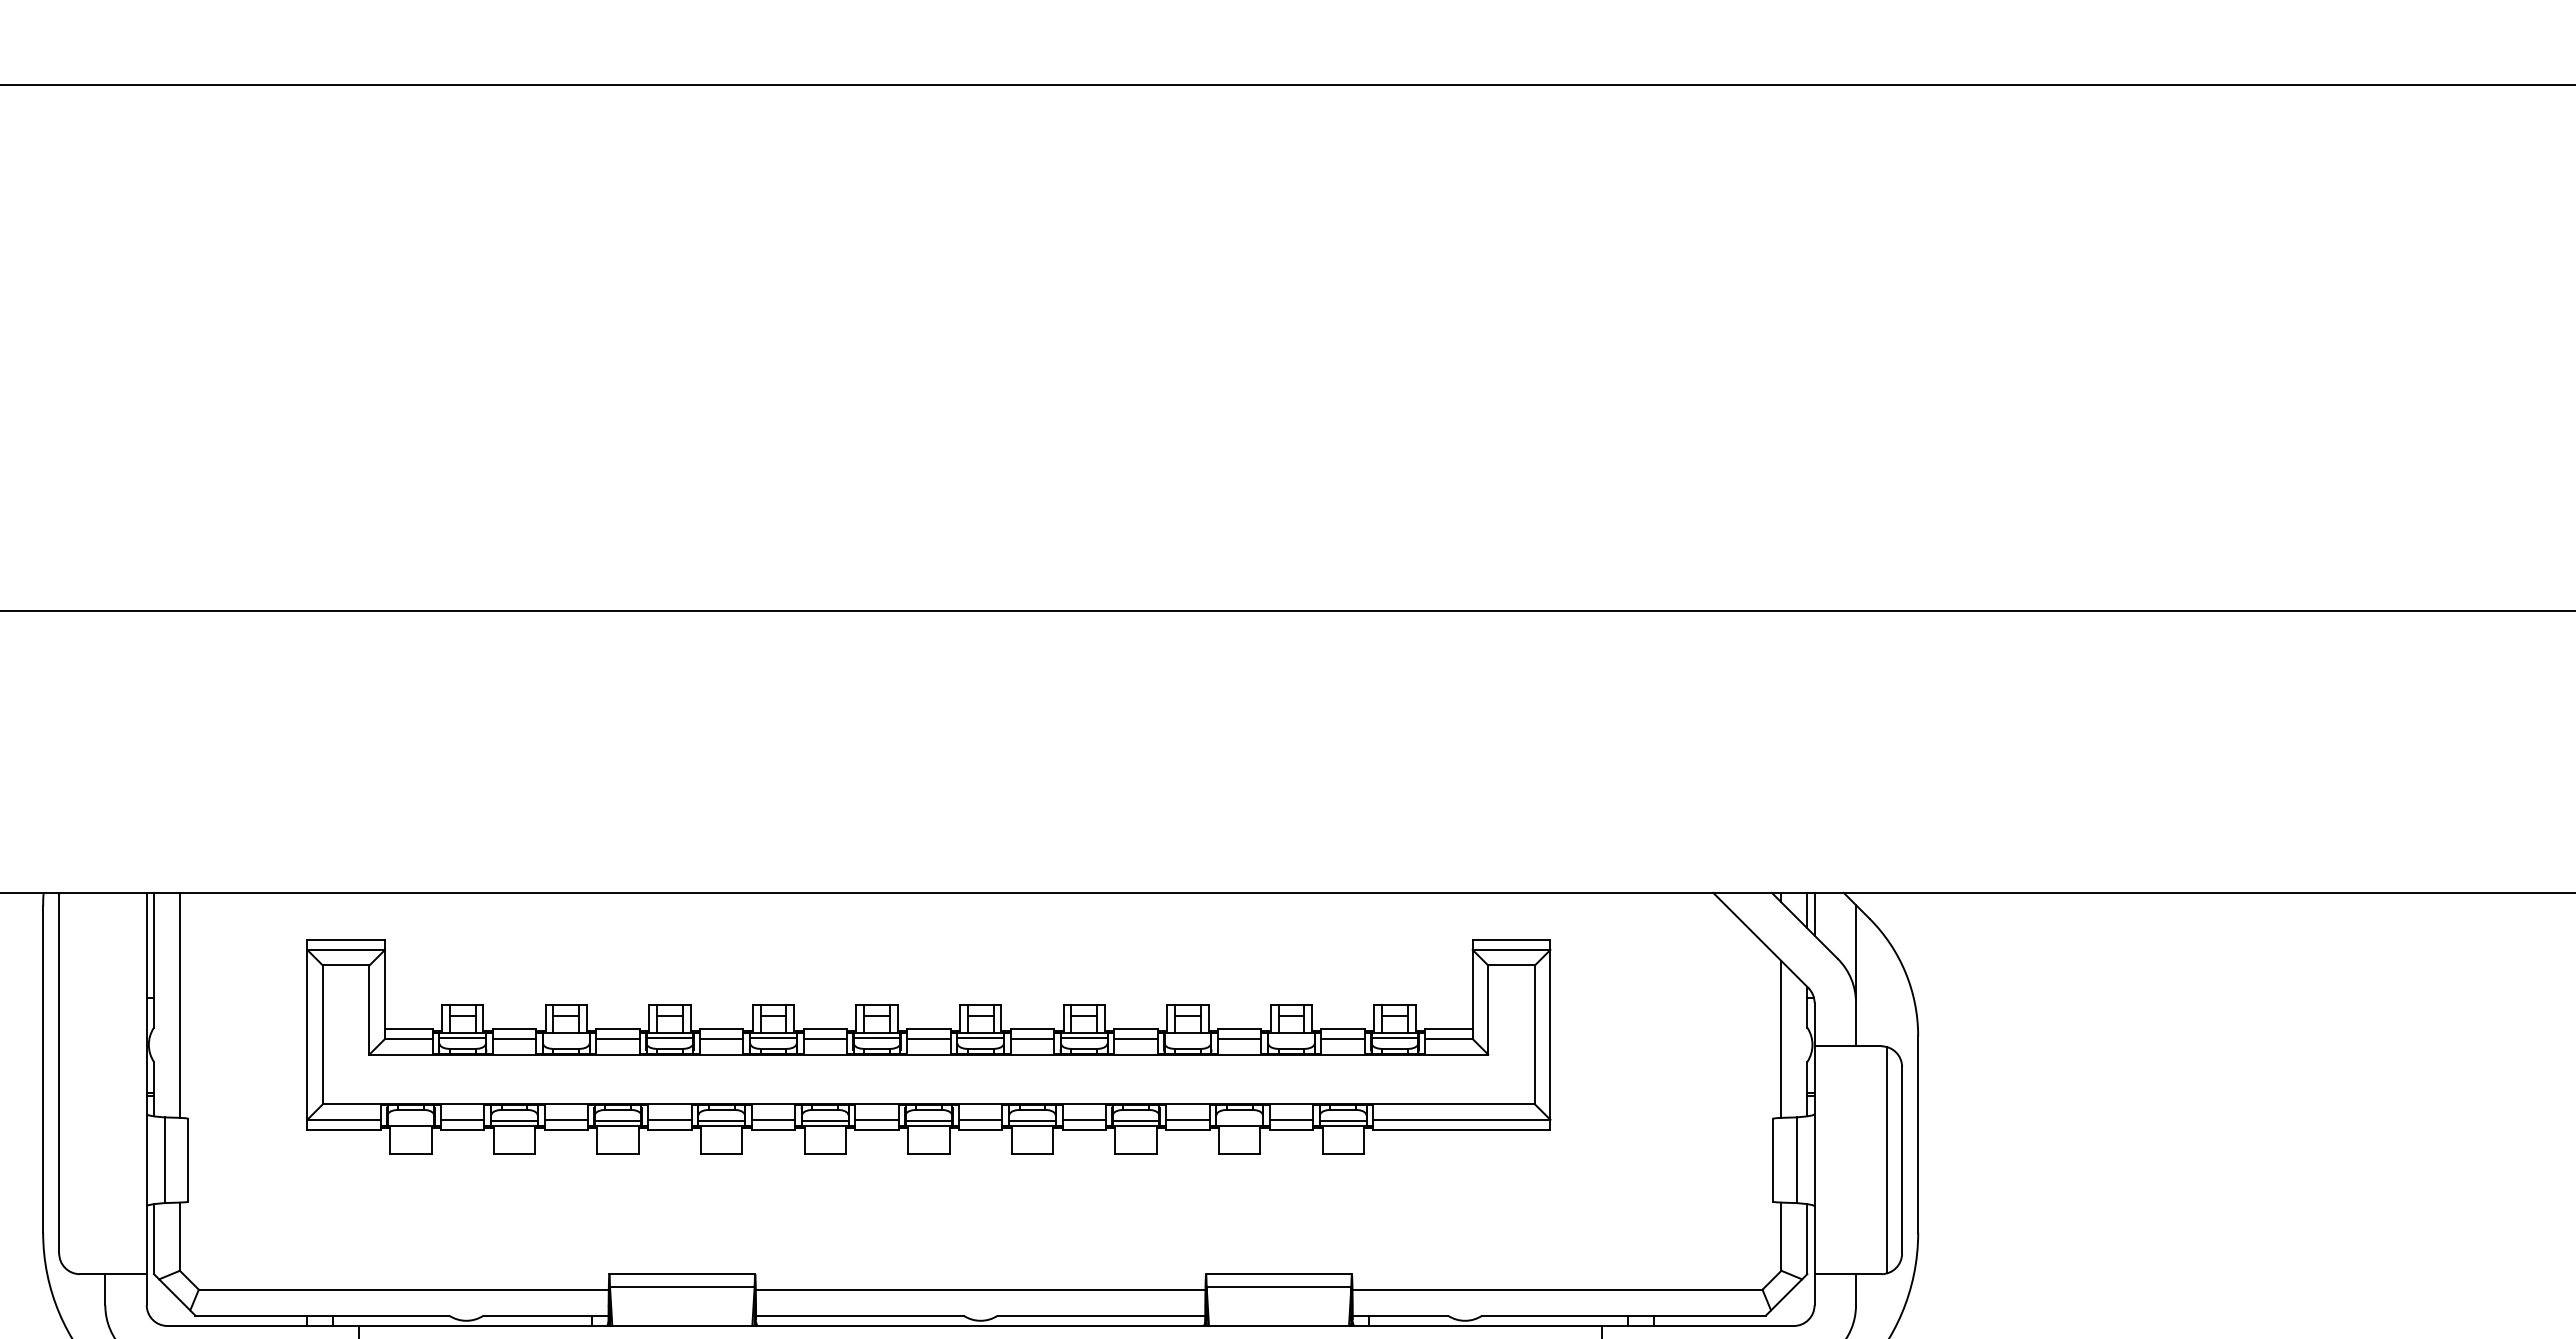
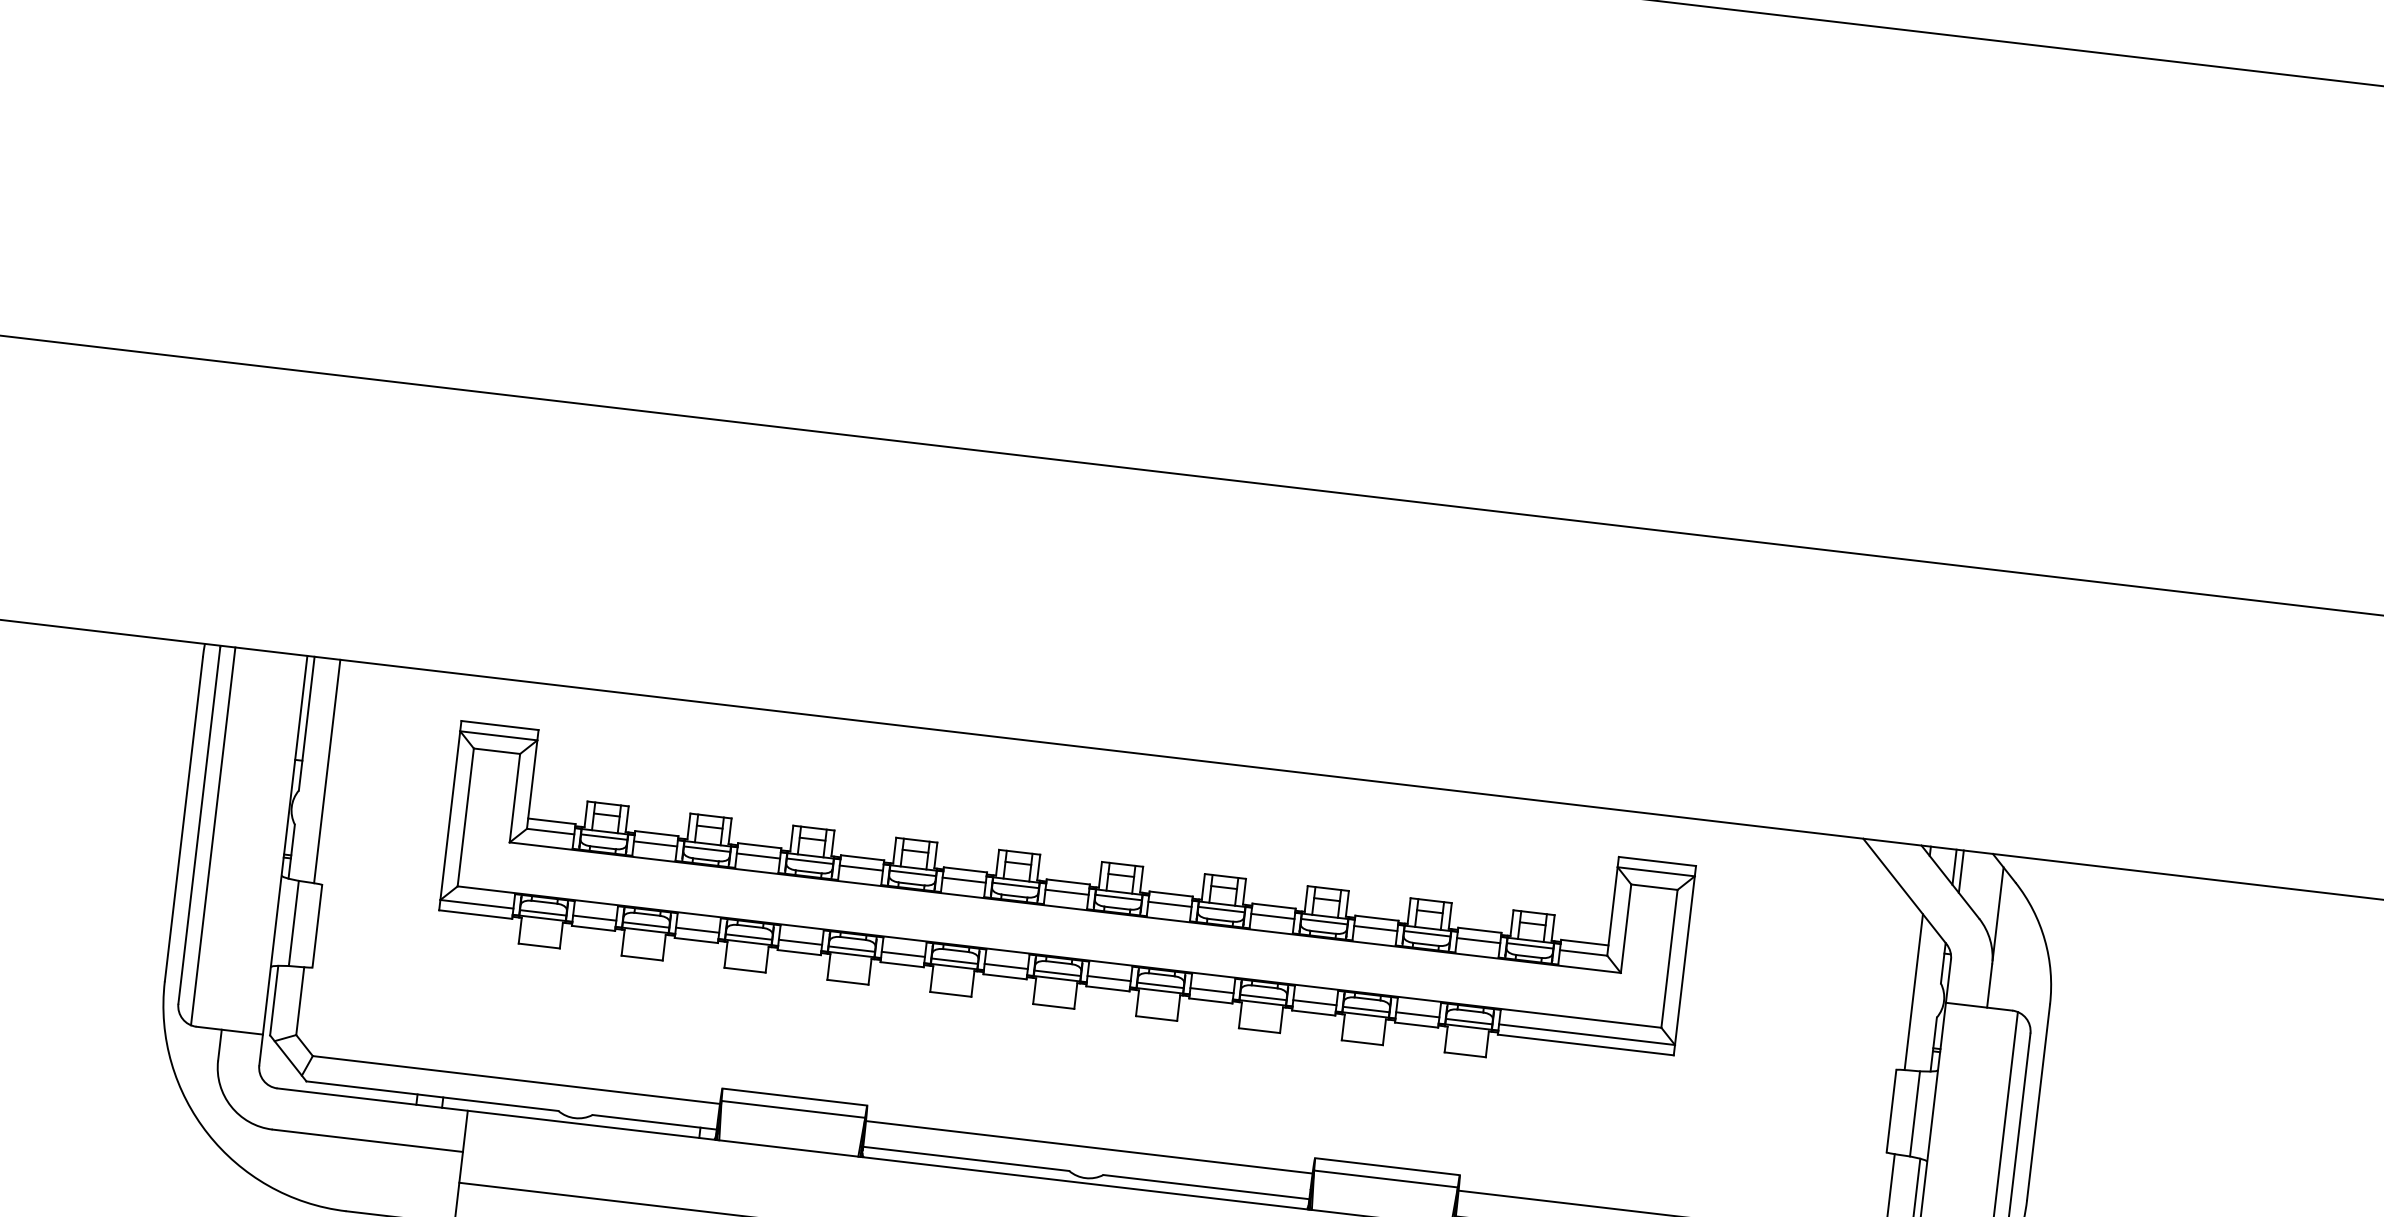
line: (566, 1038) -> (707, 849), added
line: (1187, 1038) -> (1324, 921), added
line: (1291, 1038) -> (1427, 934), added
line: (74, 1082) -> (213, 835), added
line: (410, 1120) -> (542, 912), added
line: (1239, 1120) -> (1366, 1009), added

